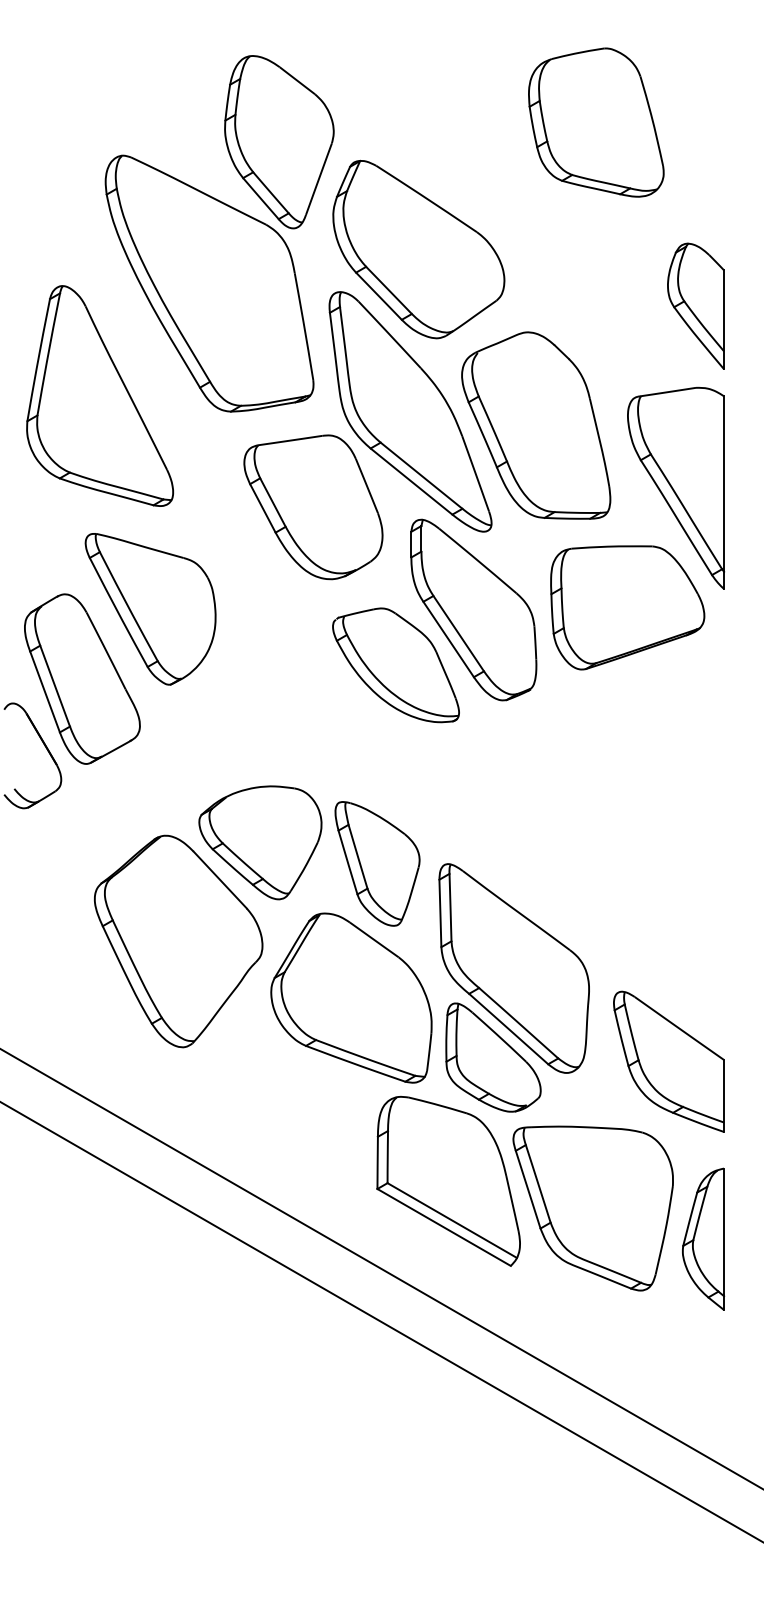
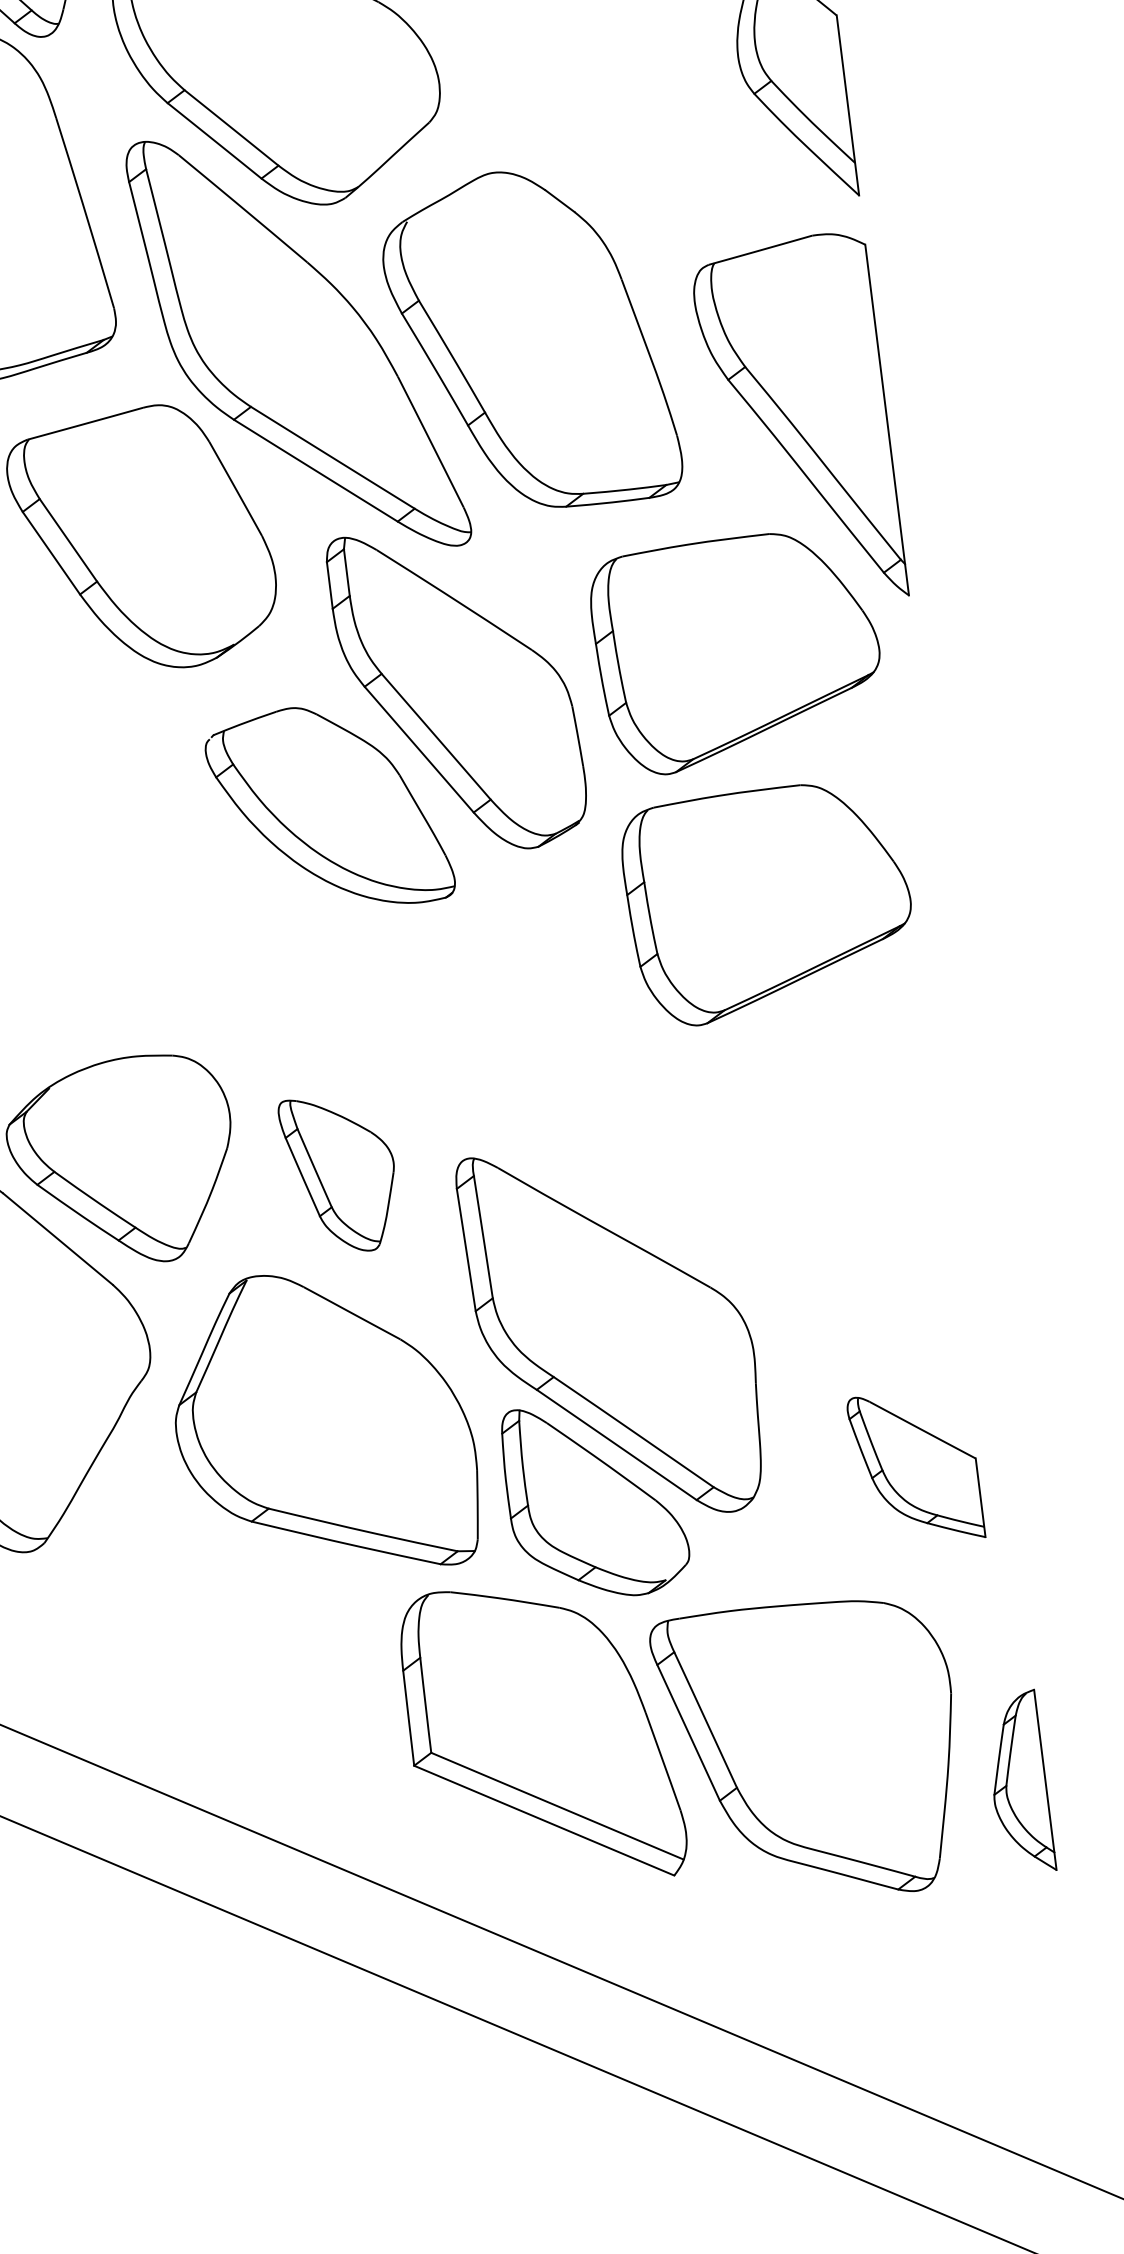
part: (627, 745) -> (768, 902), added
part: (377, 863) -> (340, 1173), size x0.7
part: (668, 1061) -> (914, 1467), size x0.6
part: (703, 1238) -> (1018, 1781), size x0.7

